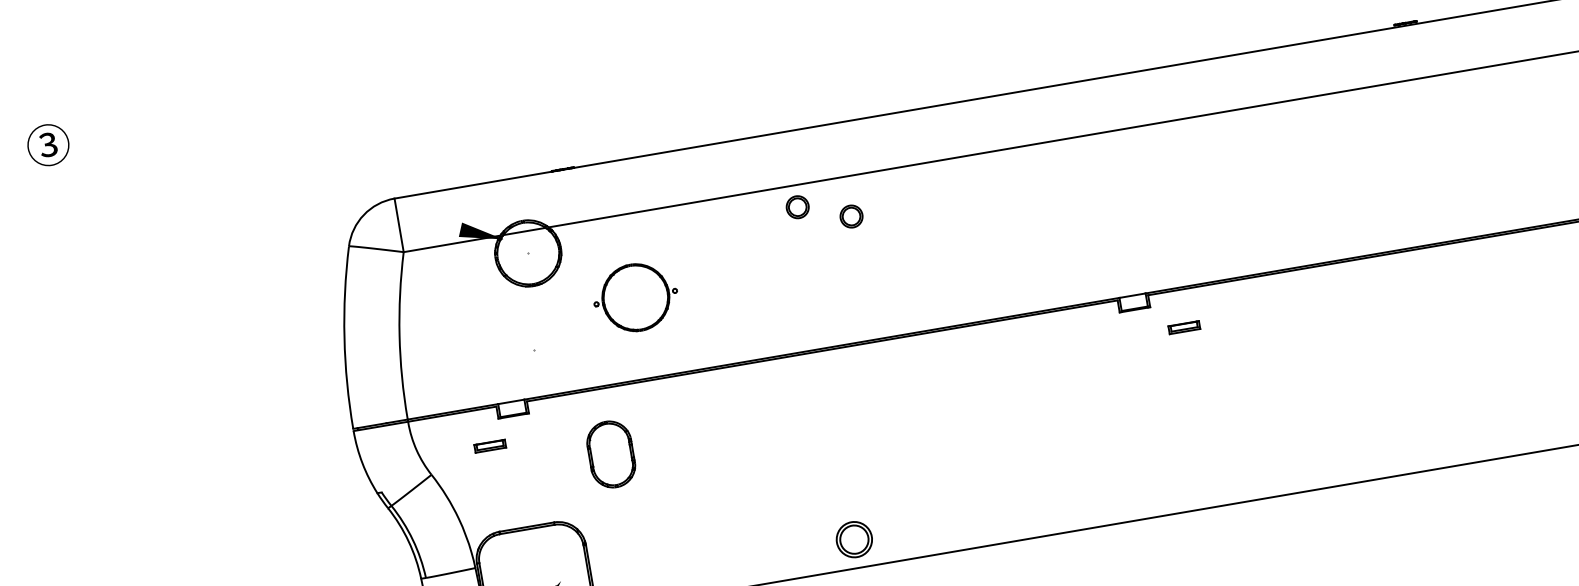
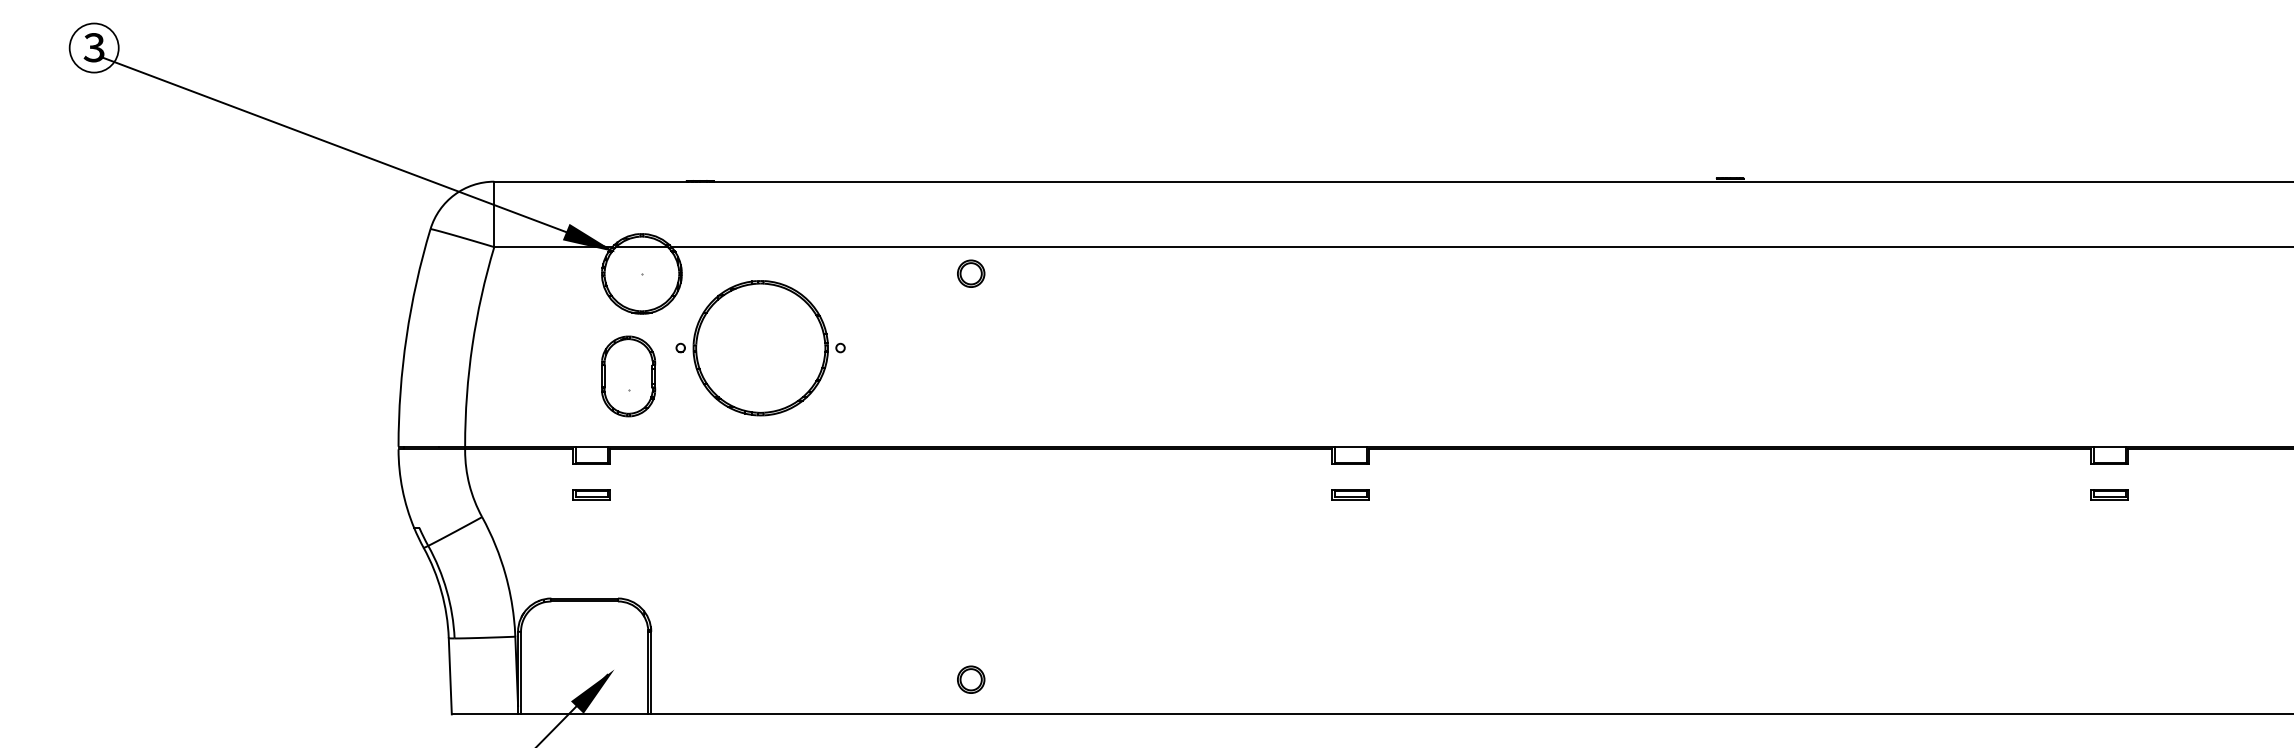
line: (276, 194) -> (355, 152), added
part: (851, 216) -> (1033, 295), removed
part: (635, 297) -> (760, 348), size x1.67
part: (1184, 327) -> (1350, 494), moved
part: (490, 445) -> (591, 494), moved
part: (611, 454) -> (628, 376), moved
part: (854, 539) -> (971, 679), size x0.62

